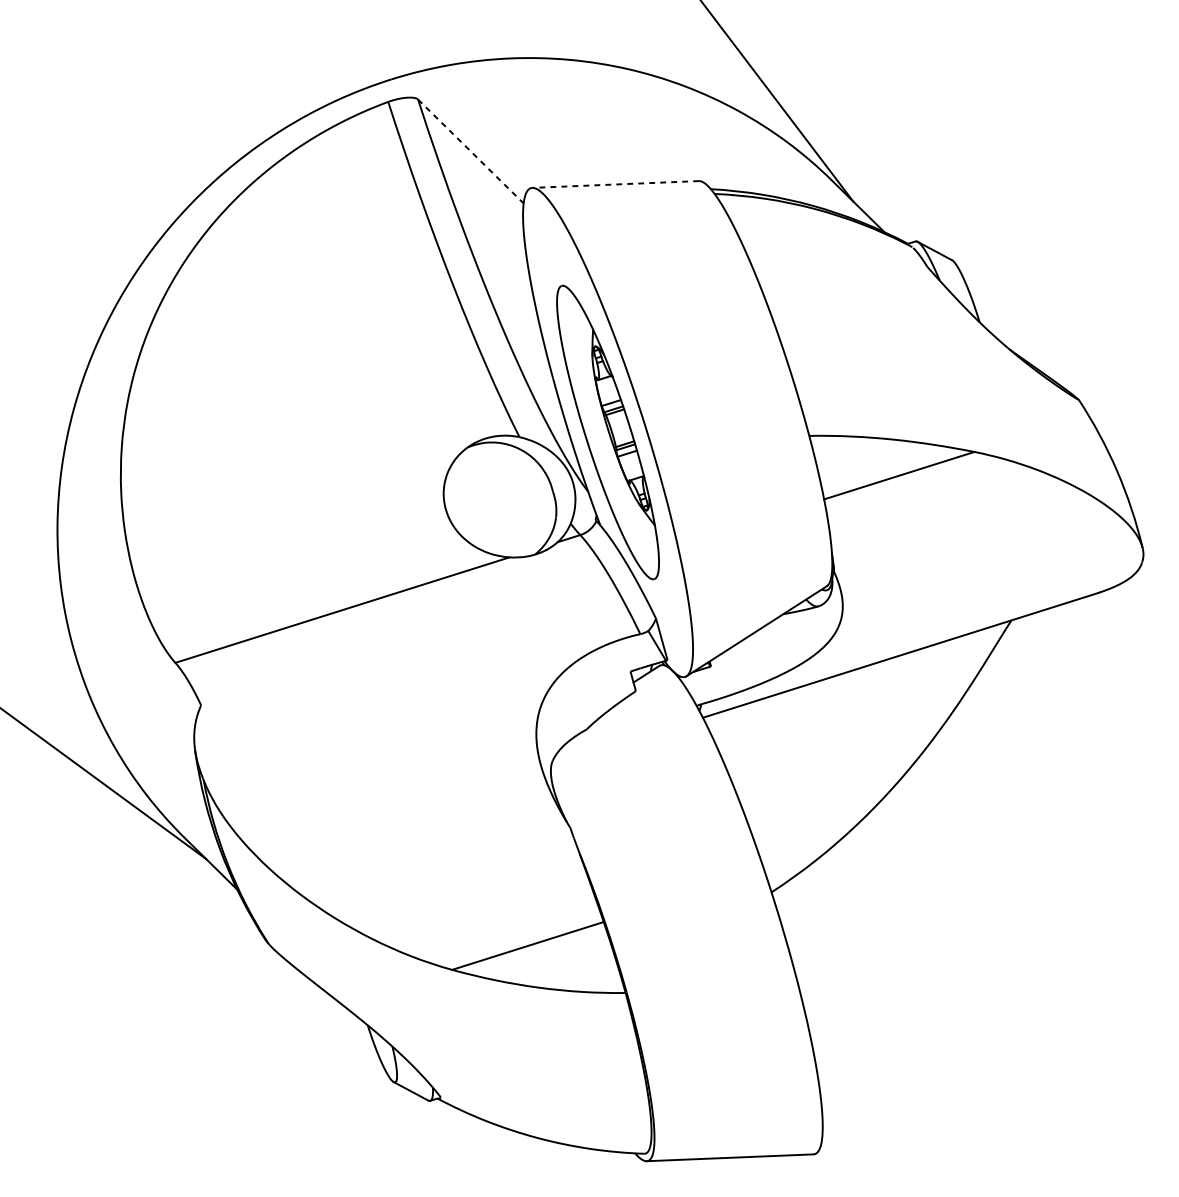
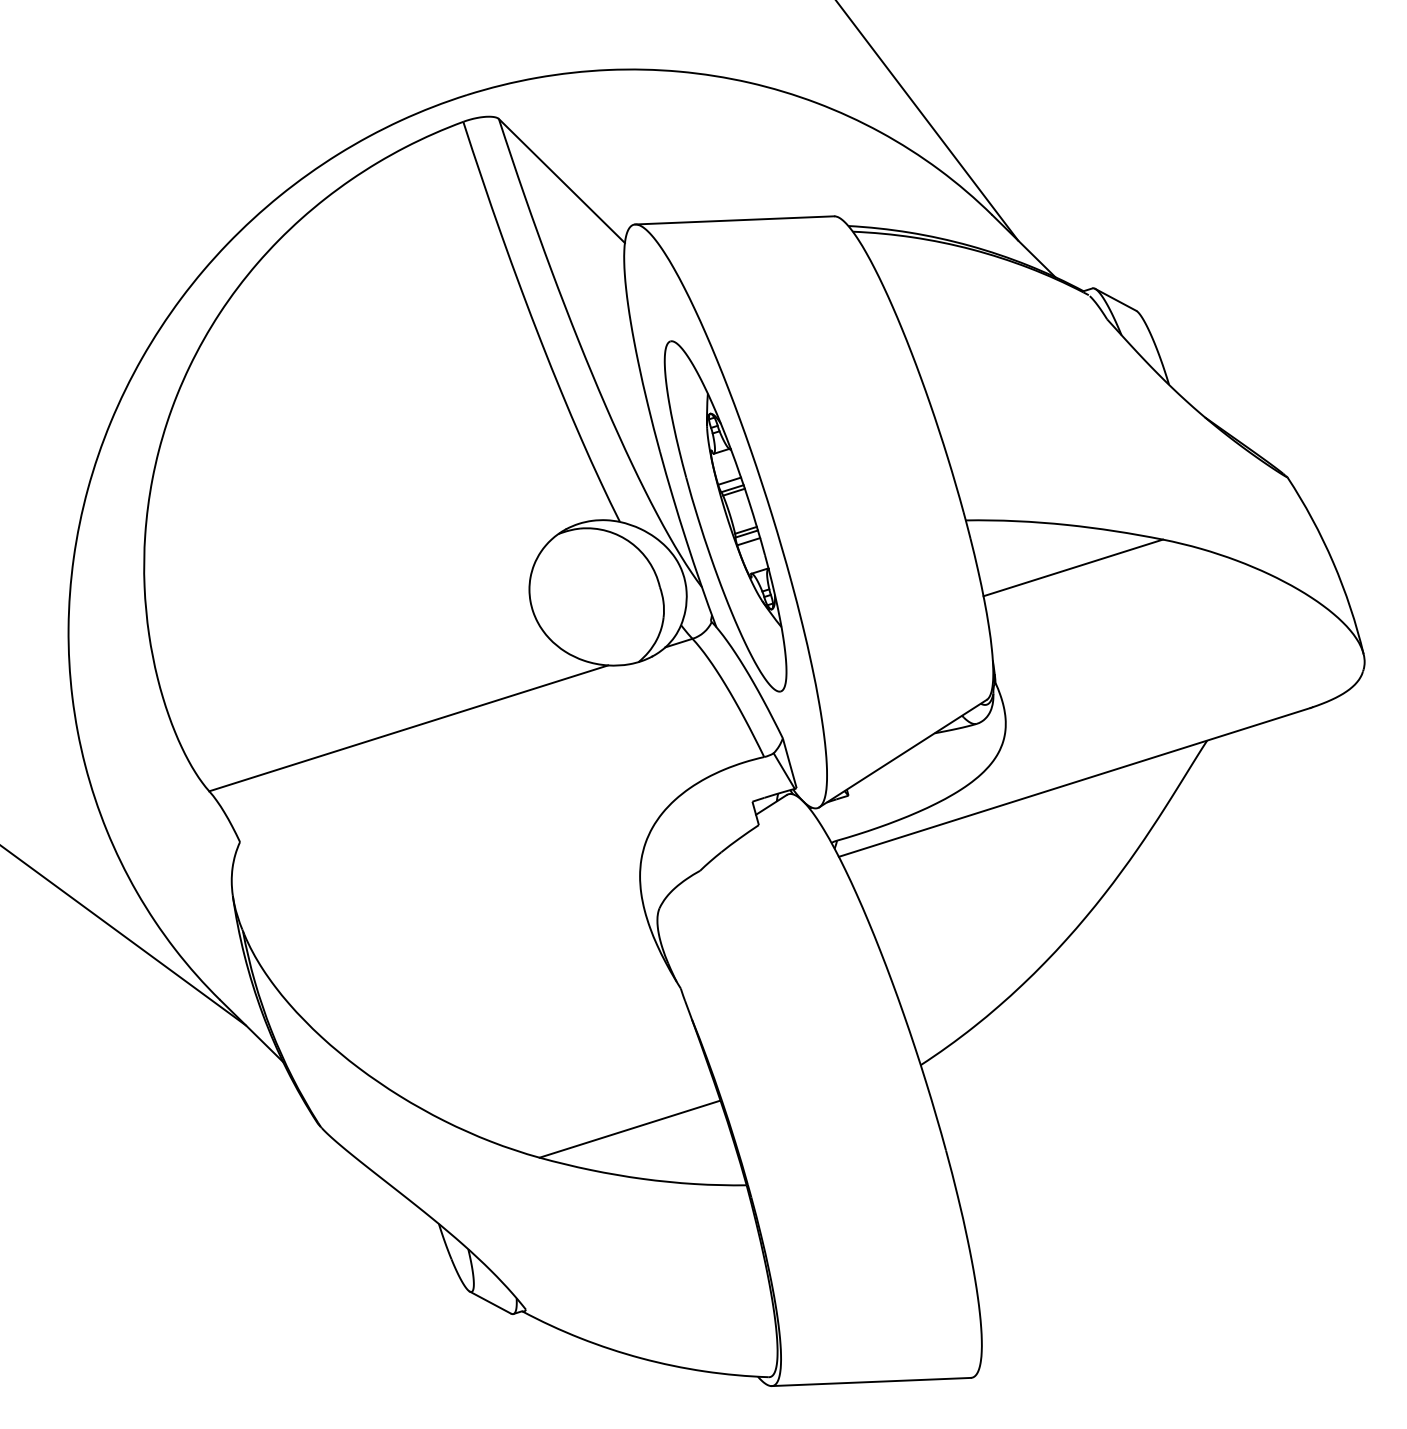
line: (471, 151) -> (562, 181), dashed -> solid
line: (615, 184) -> (734, 220), dashed -> solid

